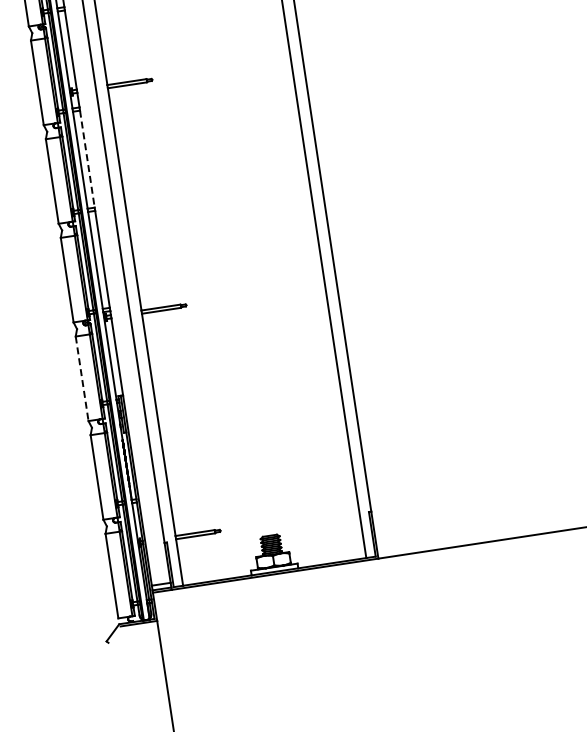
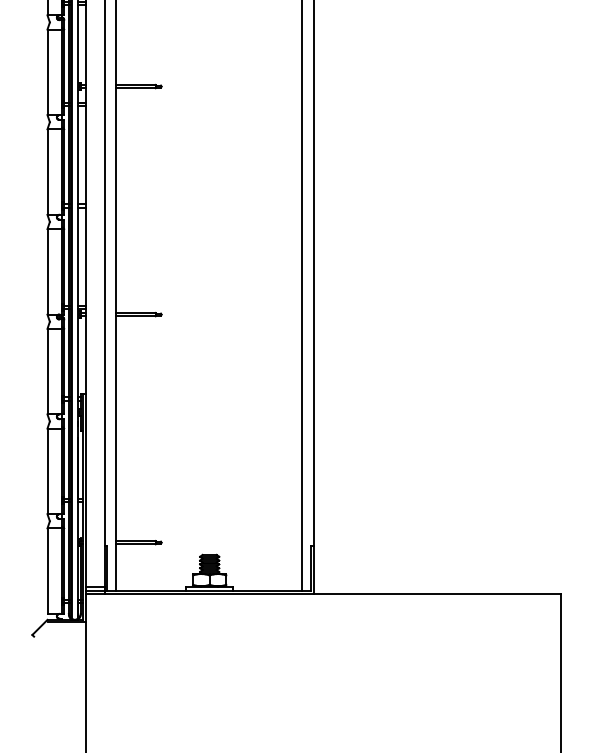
line: (87, 159) -> (85, 155), dashed -> solid
line: (82, 378) -> (47, 371), dashed -> solid

